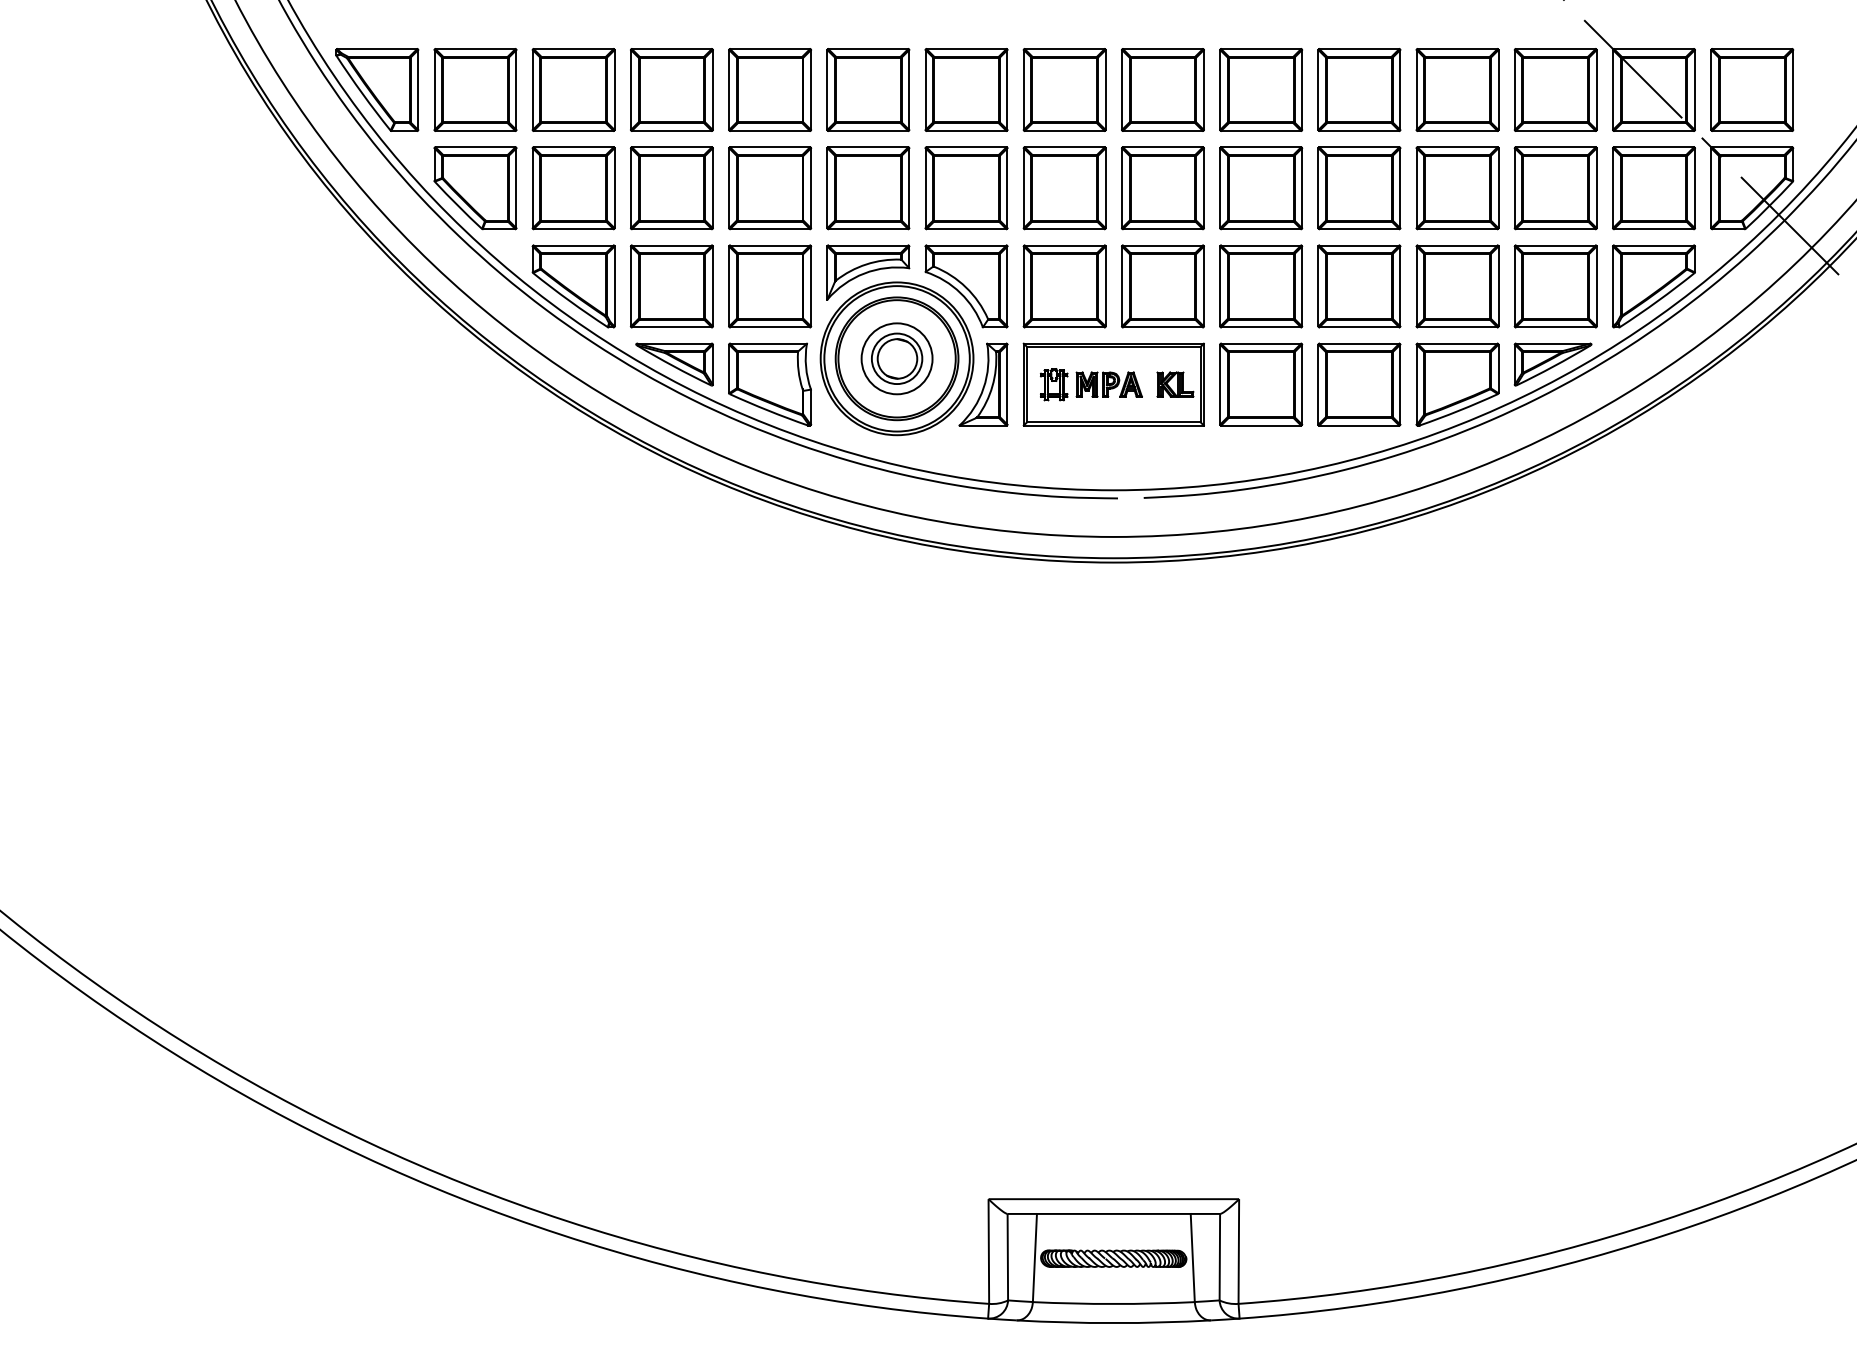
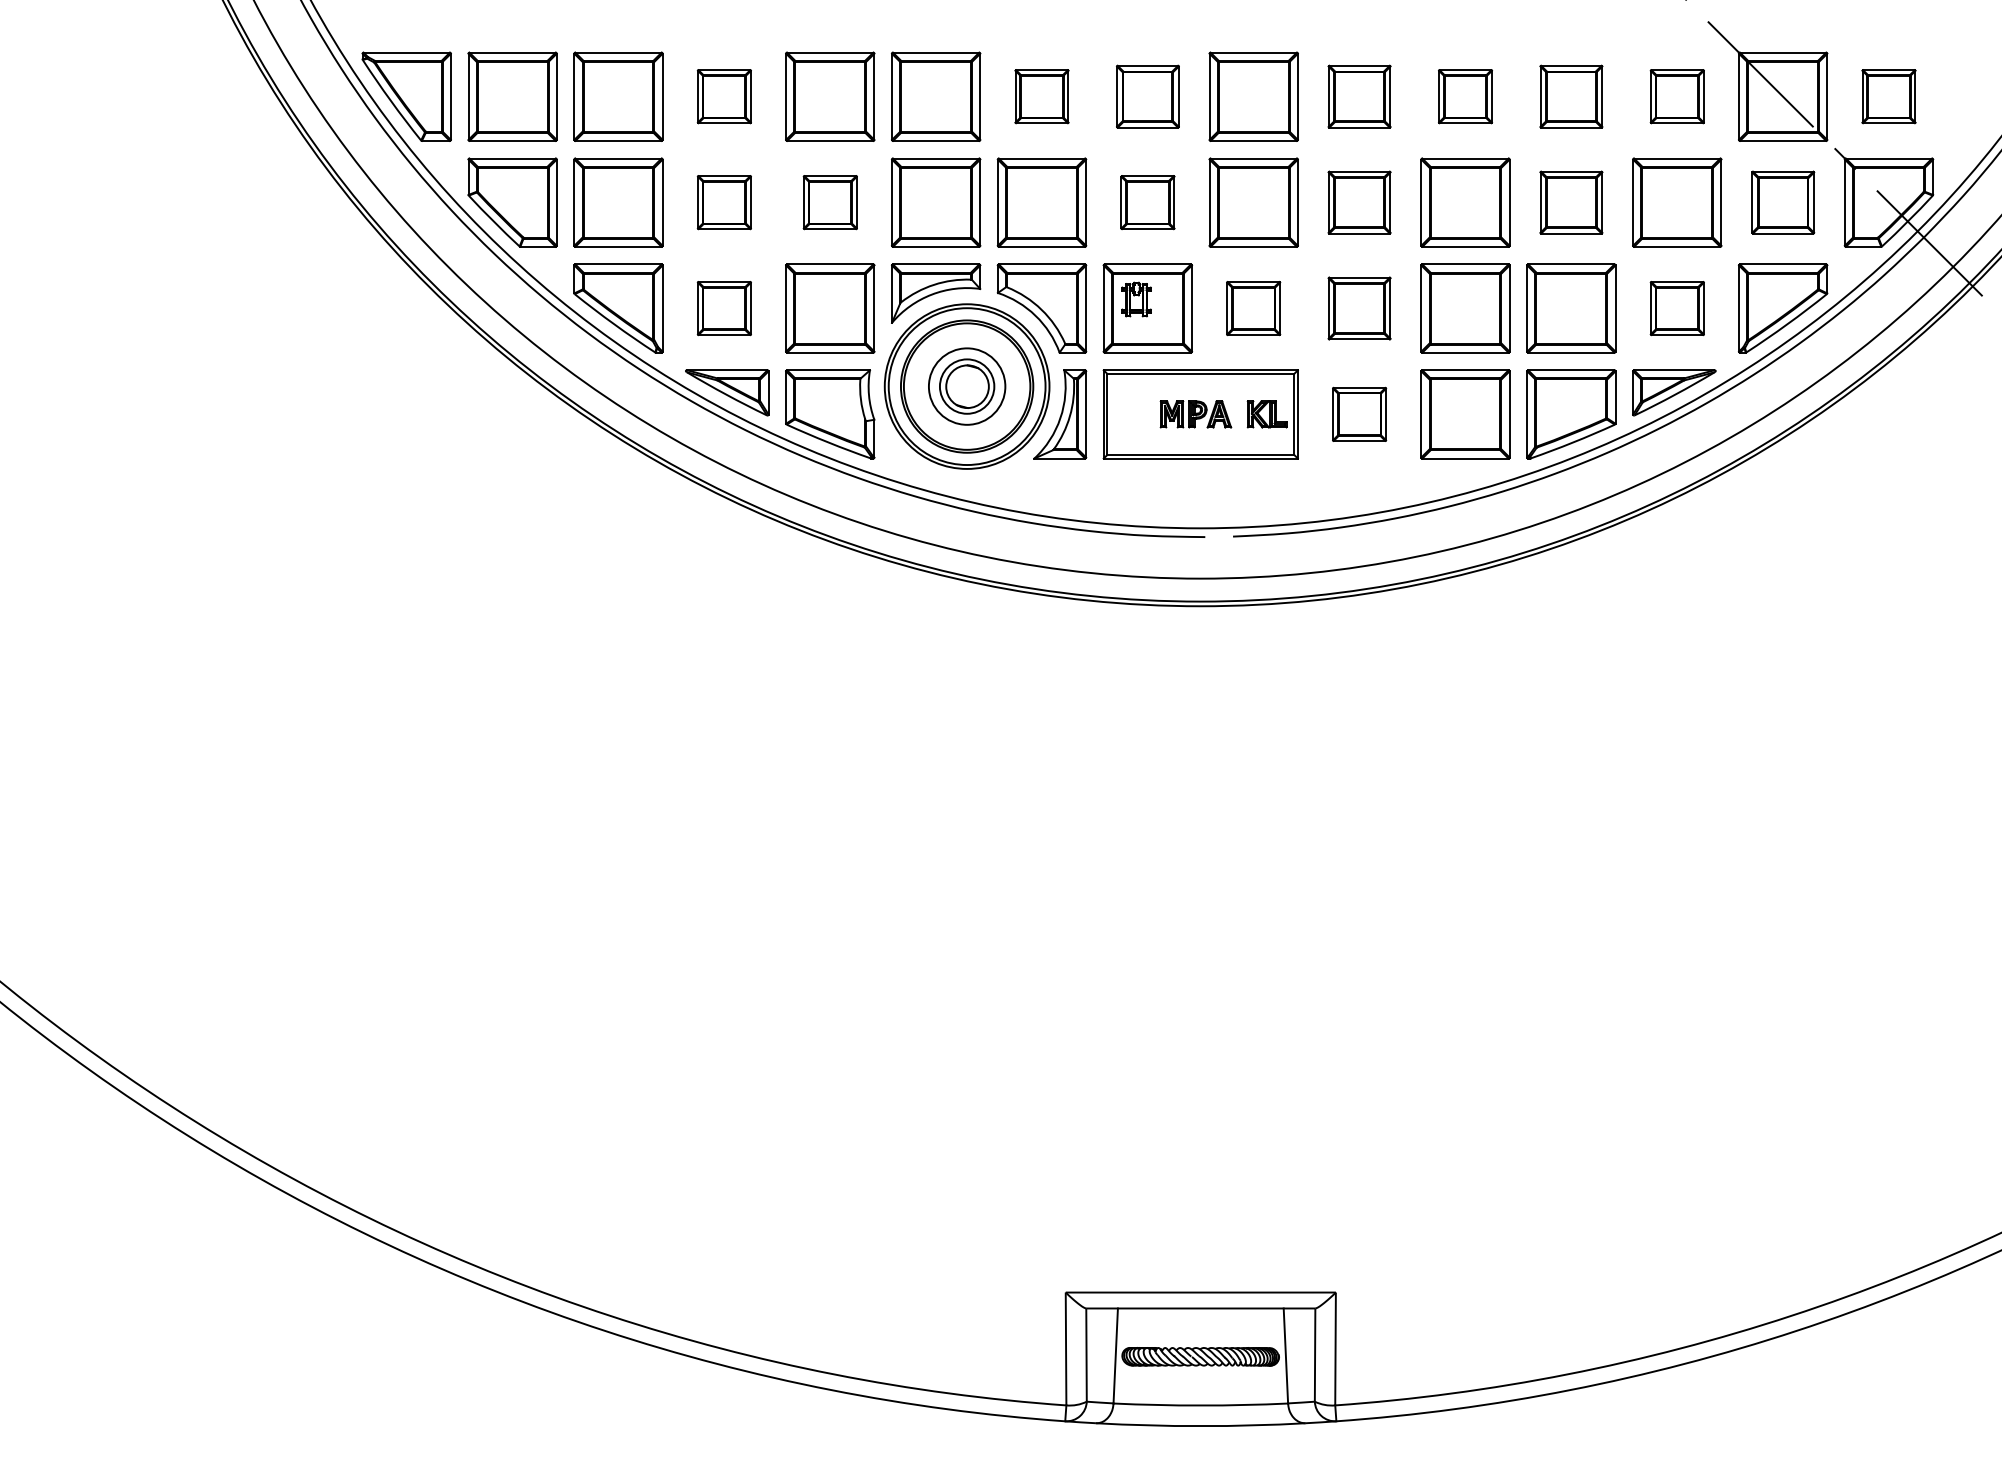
part: (672, 89) -> (724, 96), size x0.6
part: (966, 89) -> (1041, 96), size x0.6
part: (1064, 89) -> (1147, 96), size x0.7
part: (1261, 89) -> (1359, 96), size x0.7
part: (1359, 89) -> (1465, 96), size x0.6
part: (1457, 89) -> (1571, 96), size x0.7
part: (1556, 89) -> (1677, 96), size x0.6
part: (1751, 89) -> (1888, 96), size x0.6
part: (672, 188) -> (724, 202), size x0.6
part: (770, 188) -> (830, 202), size x0.6
part: (1064, 188) -> (1147, 202), size x0.6
part: (1261, 188) -> (1359, 202), size x0.7
part: (1457, 188) -> (1571, 202), size x0.7
part: (1654, 188) -> (1783, 202), size x0.7
part: (672, 286) -> (724, 308), size x0.6
part: (1162, 286) -> (1253, 308), size x0.6
part: (1261, 286) -> (1359, 308), size x0.7
part: (1556, 286) -> (1677, 308), size x0.6
part: (1054, 384) -> (1136, 299), moved
part: (1261, 384) -> (1359, 414), size x0.6

